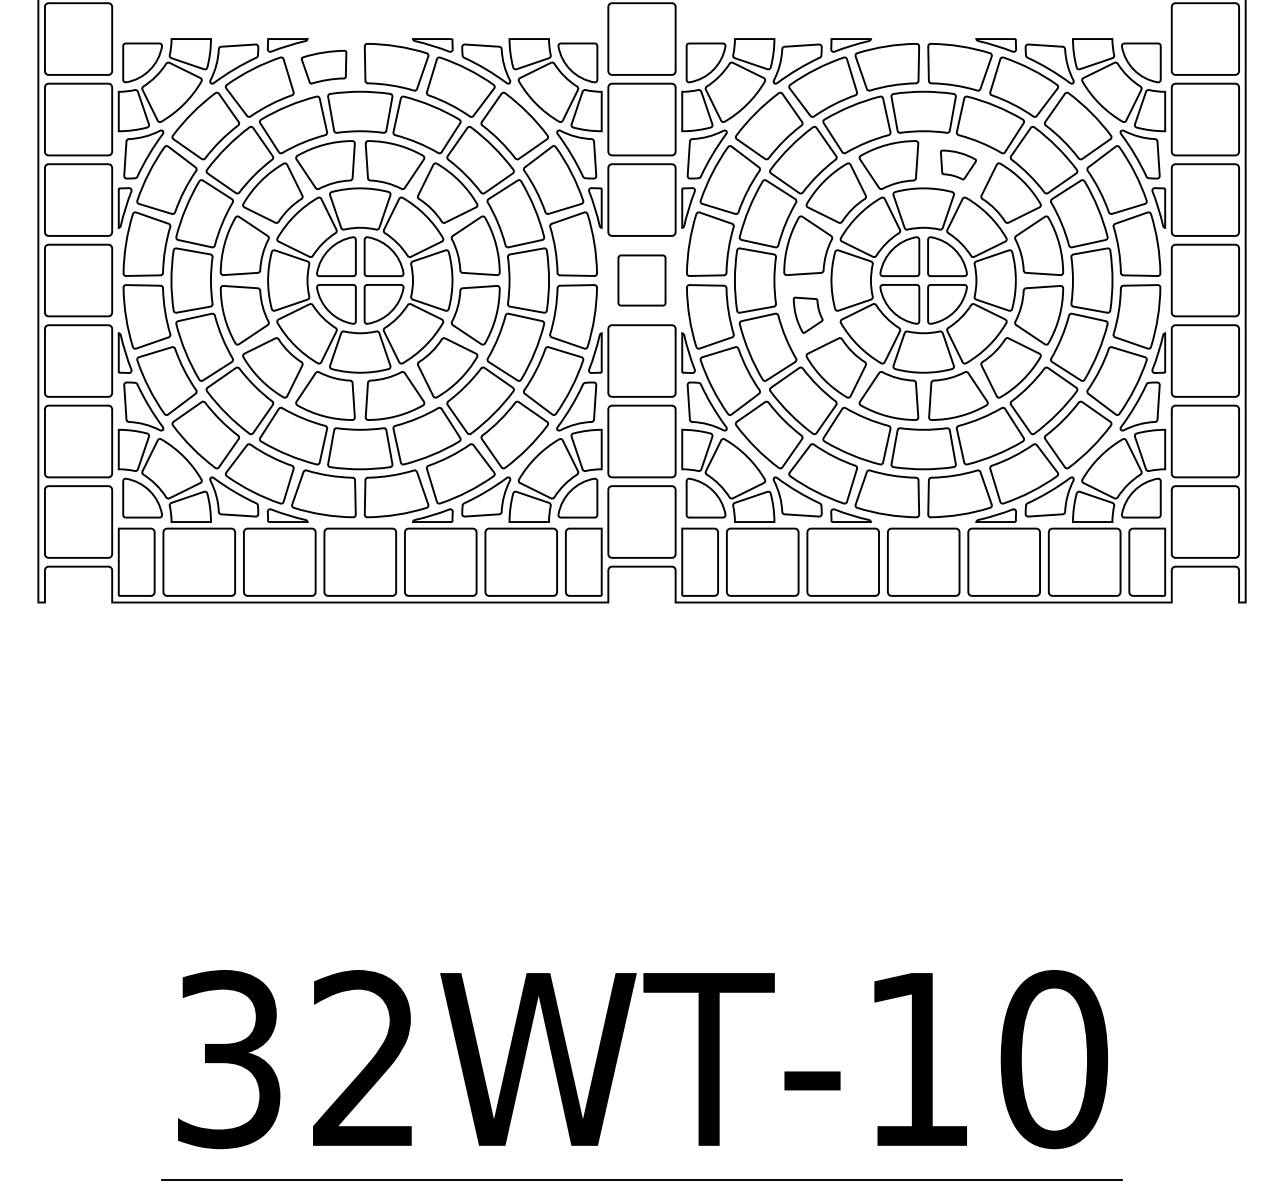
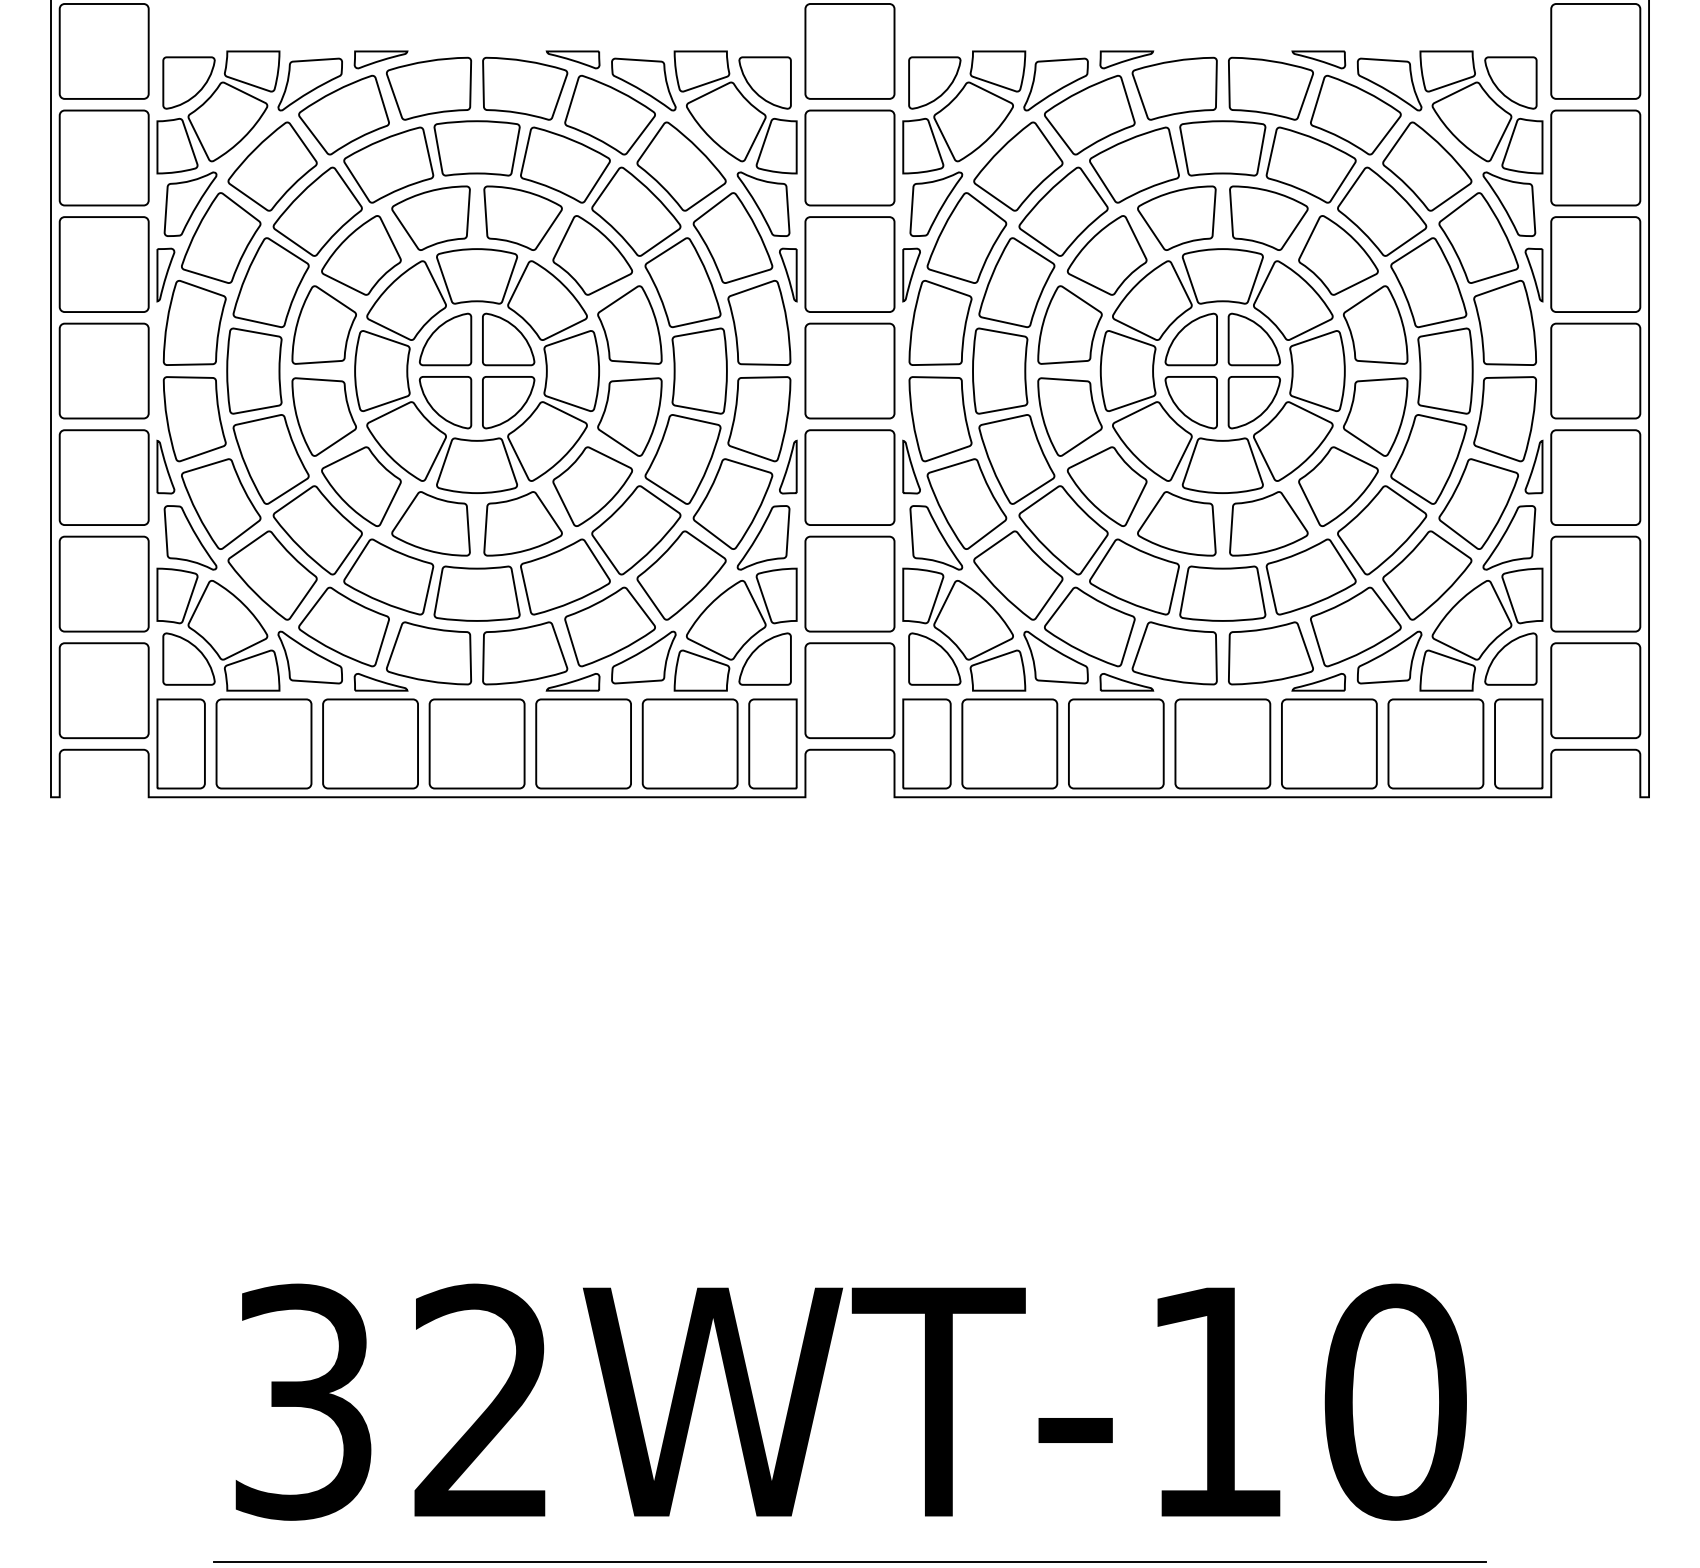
part: (324, 67) -> (429, 88), size x1.43
part: (958, 164) -> (1268, 217), size x1.67
part: (641, 280) -> (849, 370), size x1.43
part: (807, 314) -> (1069, 416), size x1.67

